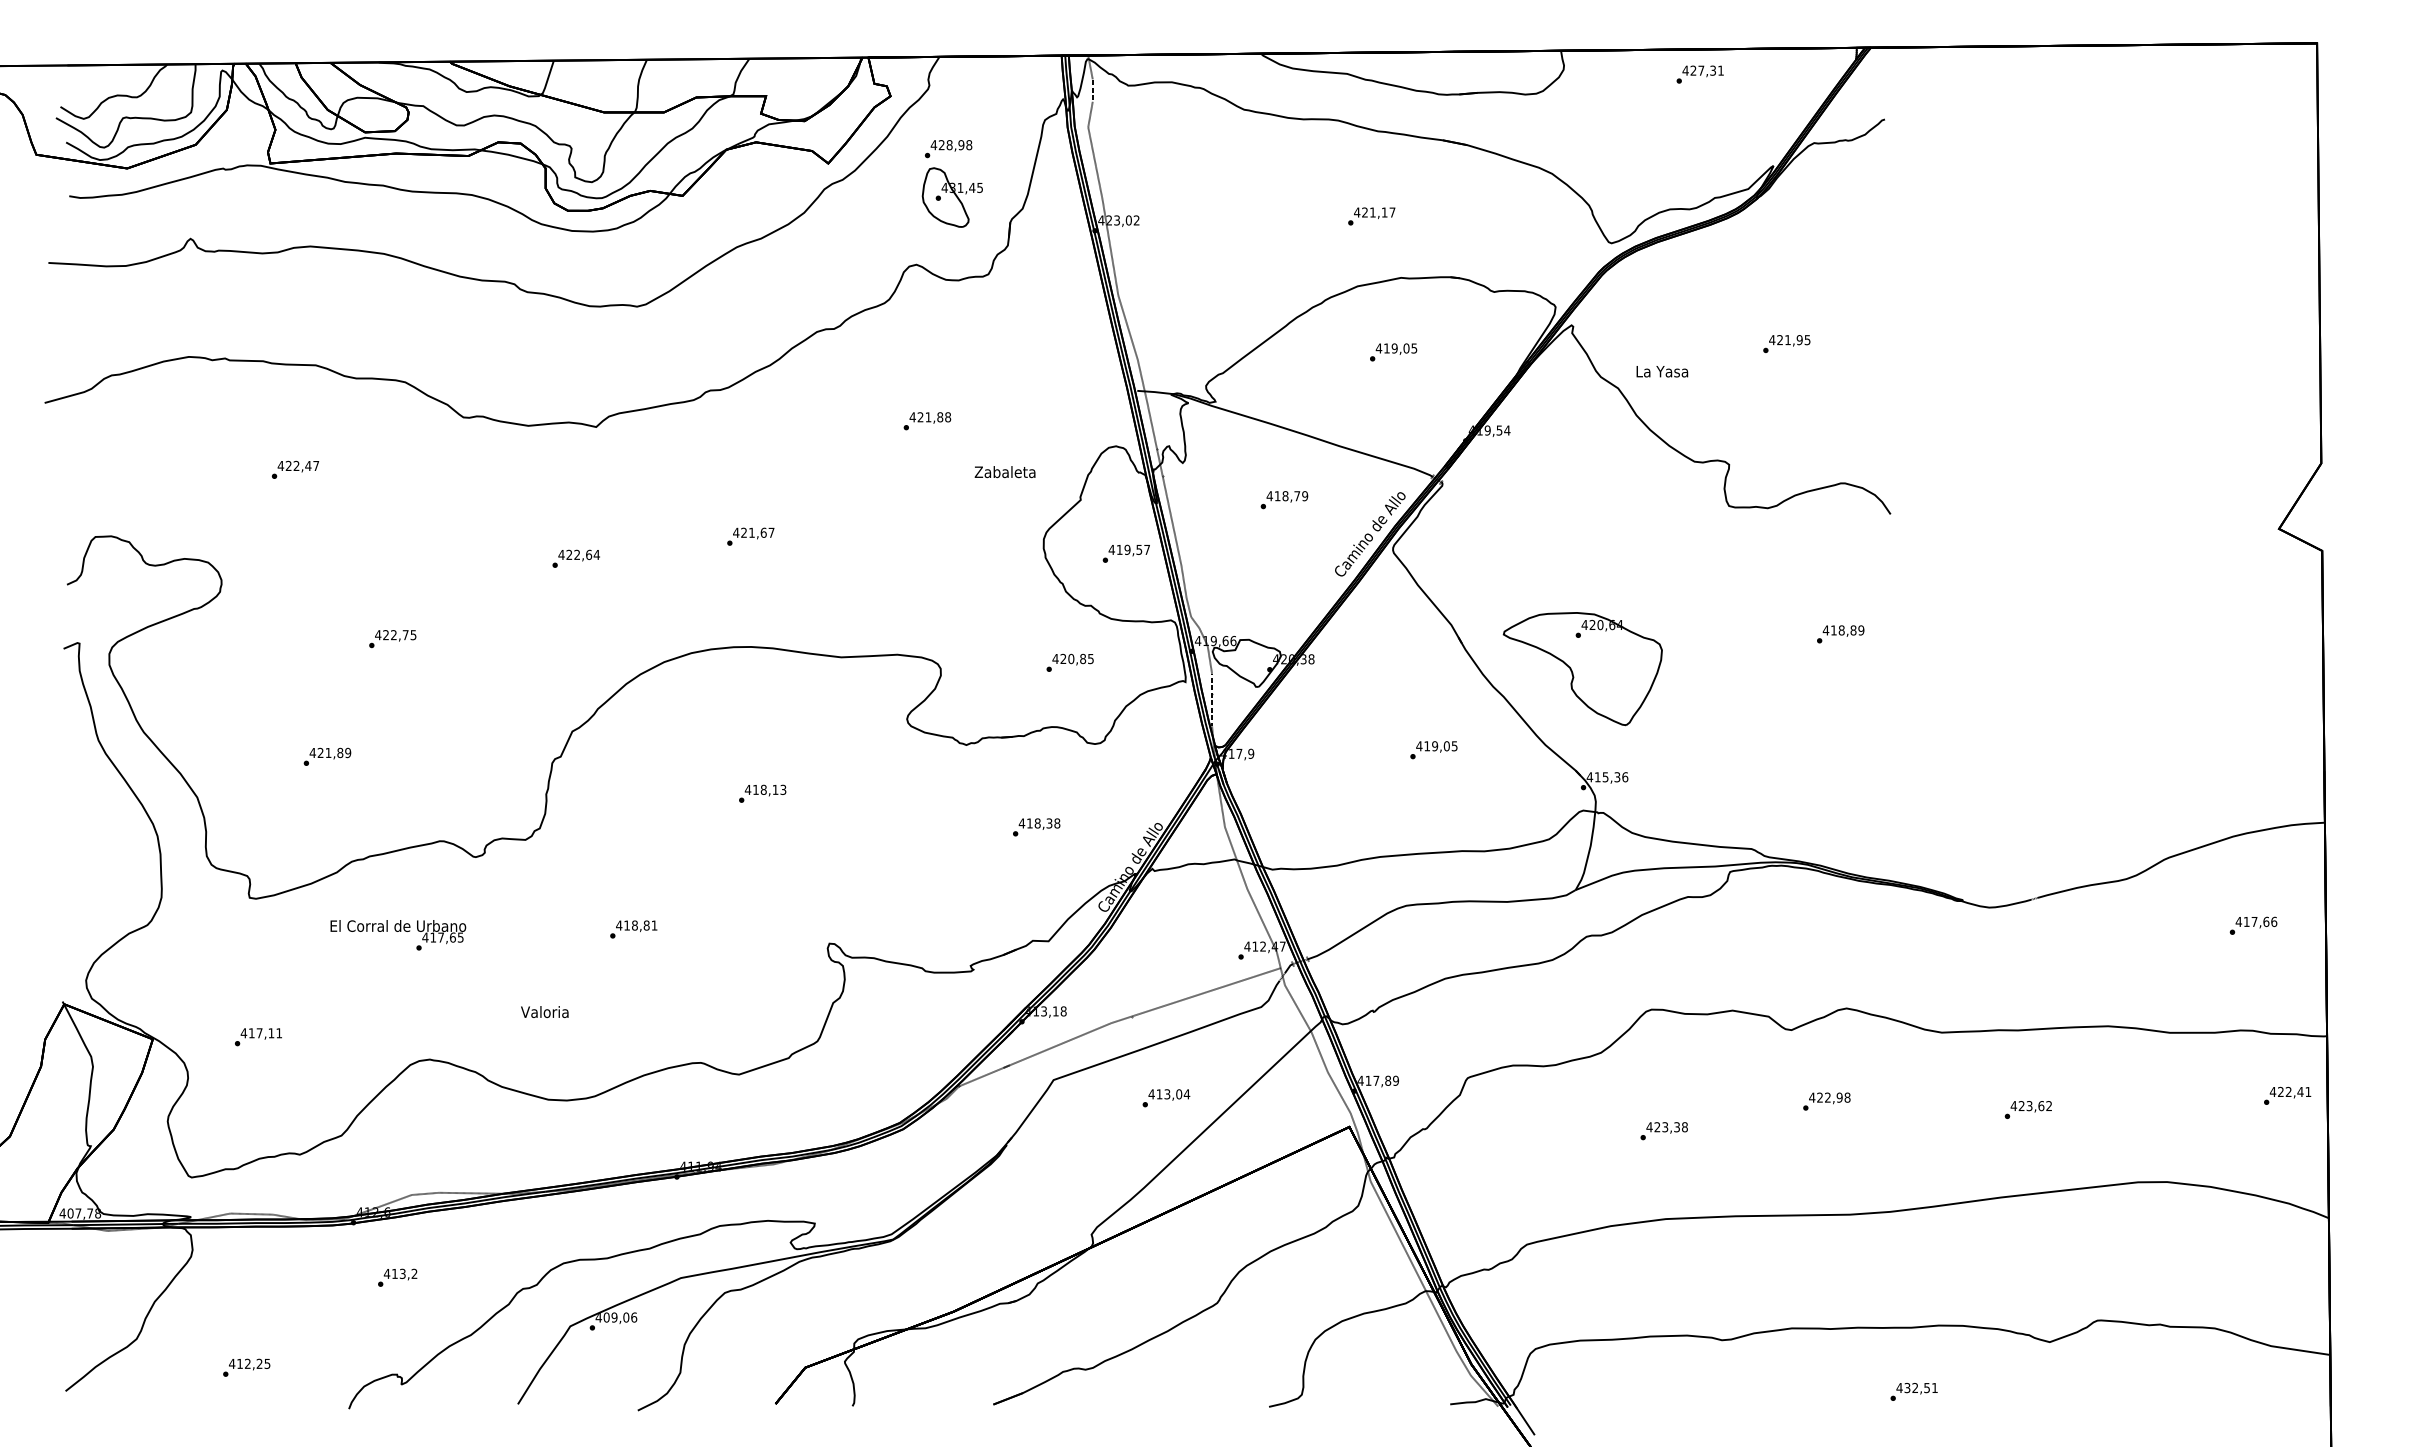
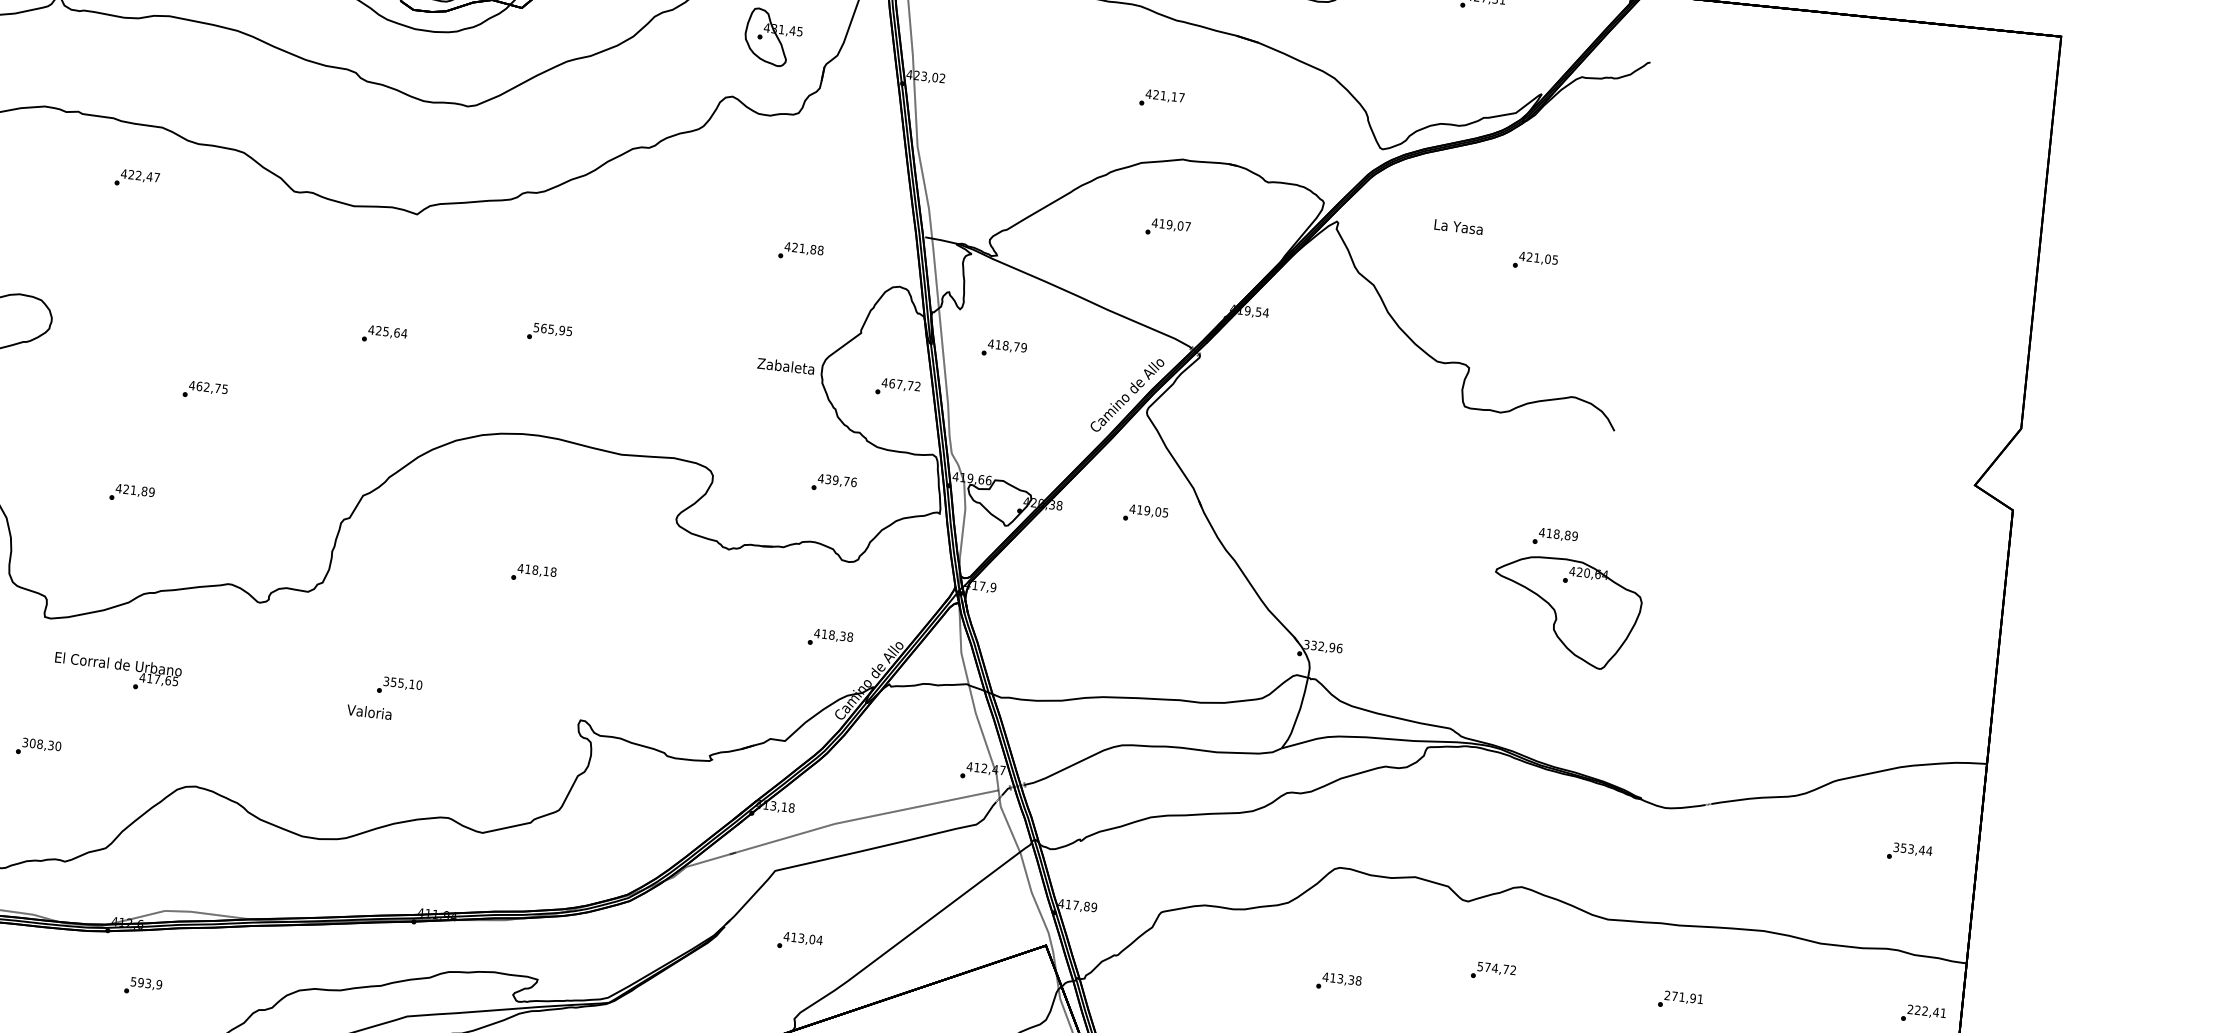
text: (1799, 340) -> (1547, 259), 421,95 -> 421,05
text: (1414, 348) -> (1188, 226), 419,05 -> 419,07
text: (1662, 371) -> (1458, 226), moved
text: (927, 421) -> (801, 252), moved
text: (295, 469) -> (137, 178), moved
text: (1004, 472) -> (785, 366), moved
text: (1284, 500) -> (1004, 349), moved
text: (753, 532) -> (552, 329), 421,67 -> 565,95
text: (1132, 549) -> (904, 384), 419,57 -> 467,72
text: (577, 554) -> (386, 331), 422,64 -> 425,64
text: (386, 635) -> (199, 386), 422,75 -> 462,75
text: (1076, 658) -> (840, 480), 420,85 -> 439,76
part: (1582, 669) -> (1565, 612), moved
text: (1433, 750) -> (1145, 514), moved
text: (1603, 777) -> (1319, 646), 415,36 -> 332,96
text: (783, 789) -> (553, 571), 418,13 -> 418,18
text: (1036, 827) -> (830, 638), moved
text: (2256, 921) -> (1912, 848), 417,66 -> 353,44
text: (636, 925) -> (402, 683), 418,81 -> 355,10
text: (398, 935) -> (117, 673), moved
text: (544, 1011) -> (369, 711), moved
text: (261, 1033) -> (41, 744), 417,11 -> 308,30
text: (2272, 1091) -> (1910, 1009), 422,41 -> 222,41
text: (1829, 1097) -> (1496, 968), 422,98 -> 574,72
text: (1166, 1098) -> (800, 942), moved
text: (2030, 1106) -> (1682, 997), 423,62 -> 271,91
text: (1656, 1127) -> (1332, 978), 423,38 -> 413,38
text: (400, 1273) -> (146, 982), 413,2 -> 593,9

